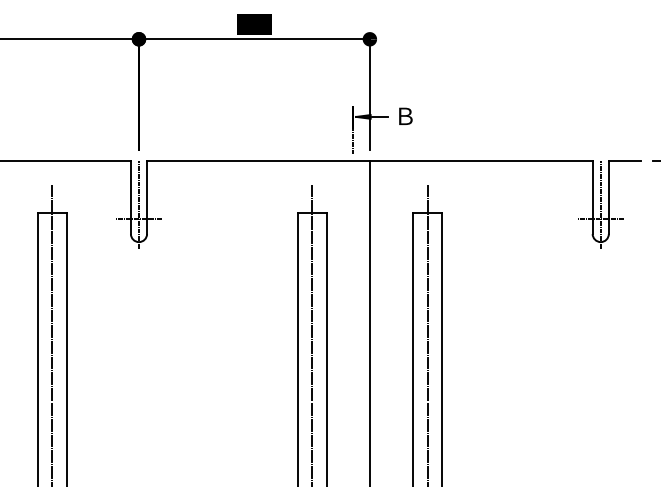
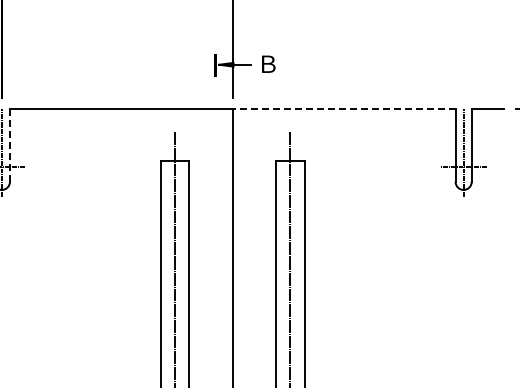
line: (352, 141) -> (215, 89), removed
line: (480, 161) -> (343, 109), solid -> dashed
line: (147, 197) -> (10, 145), solid -> dashed

